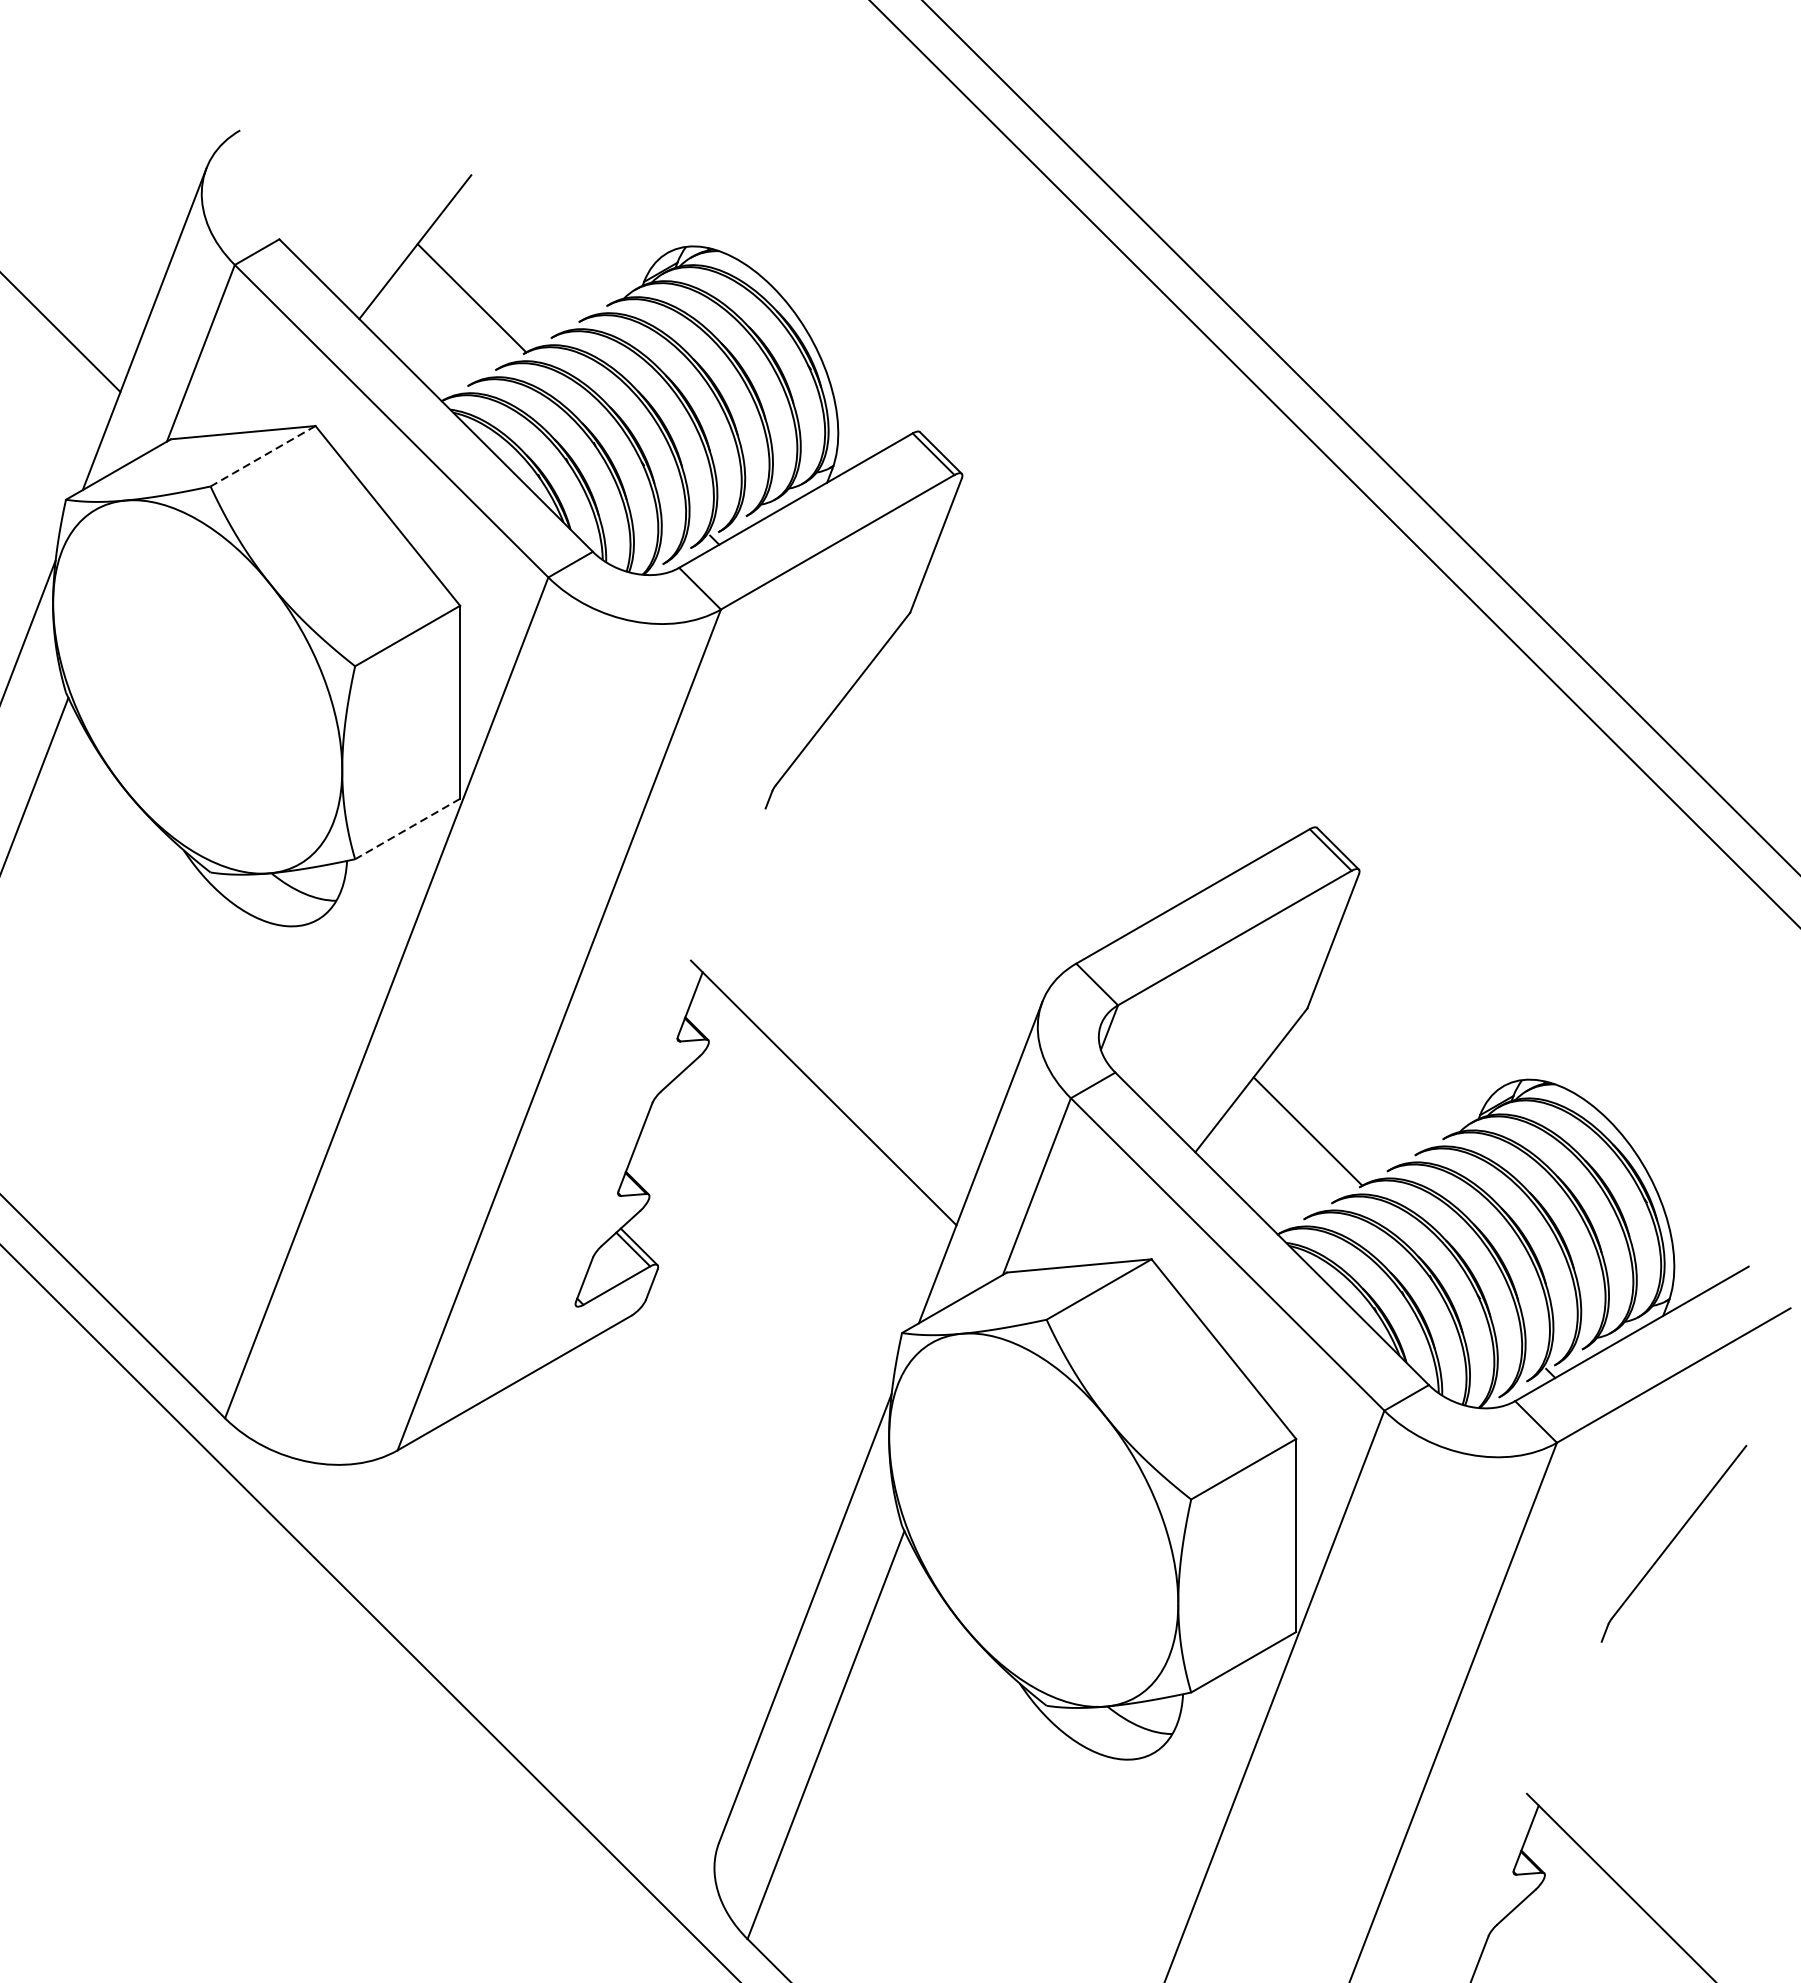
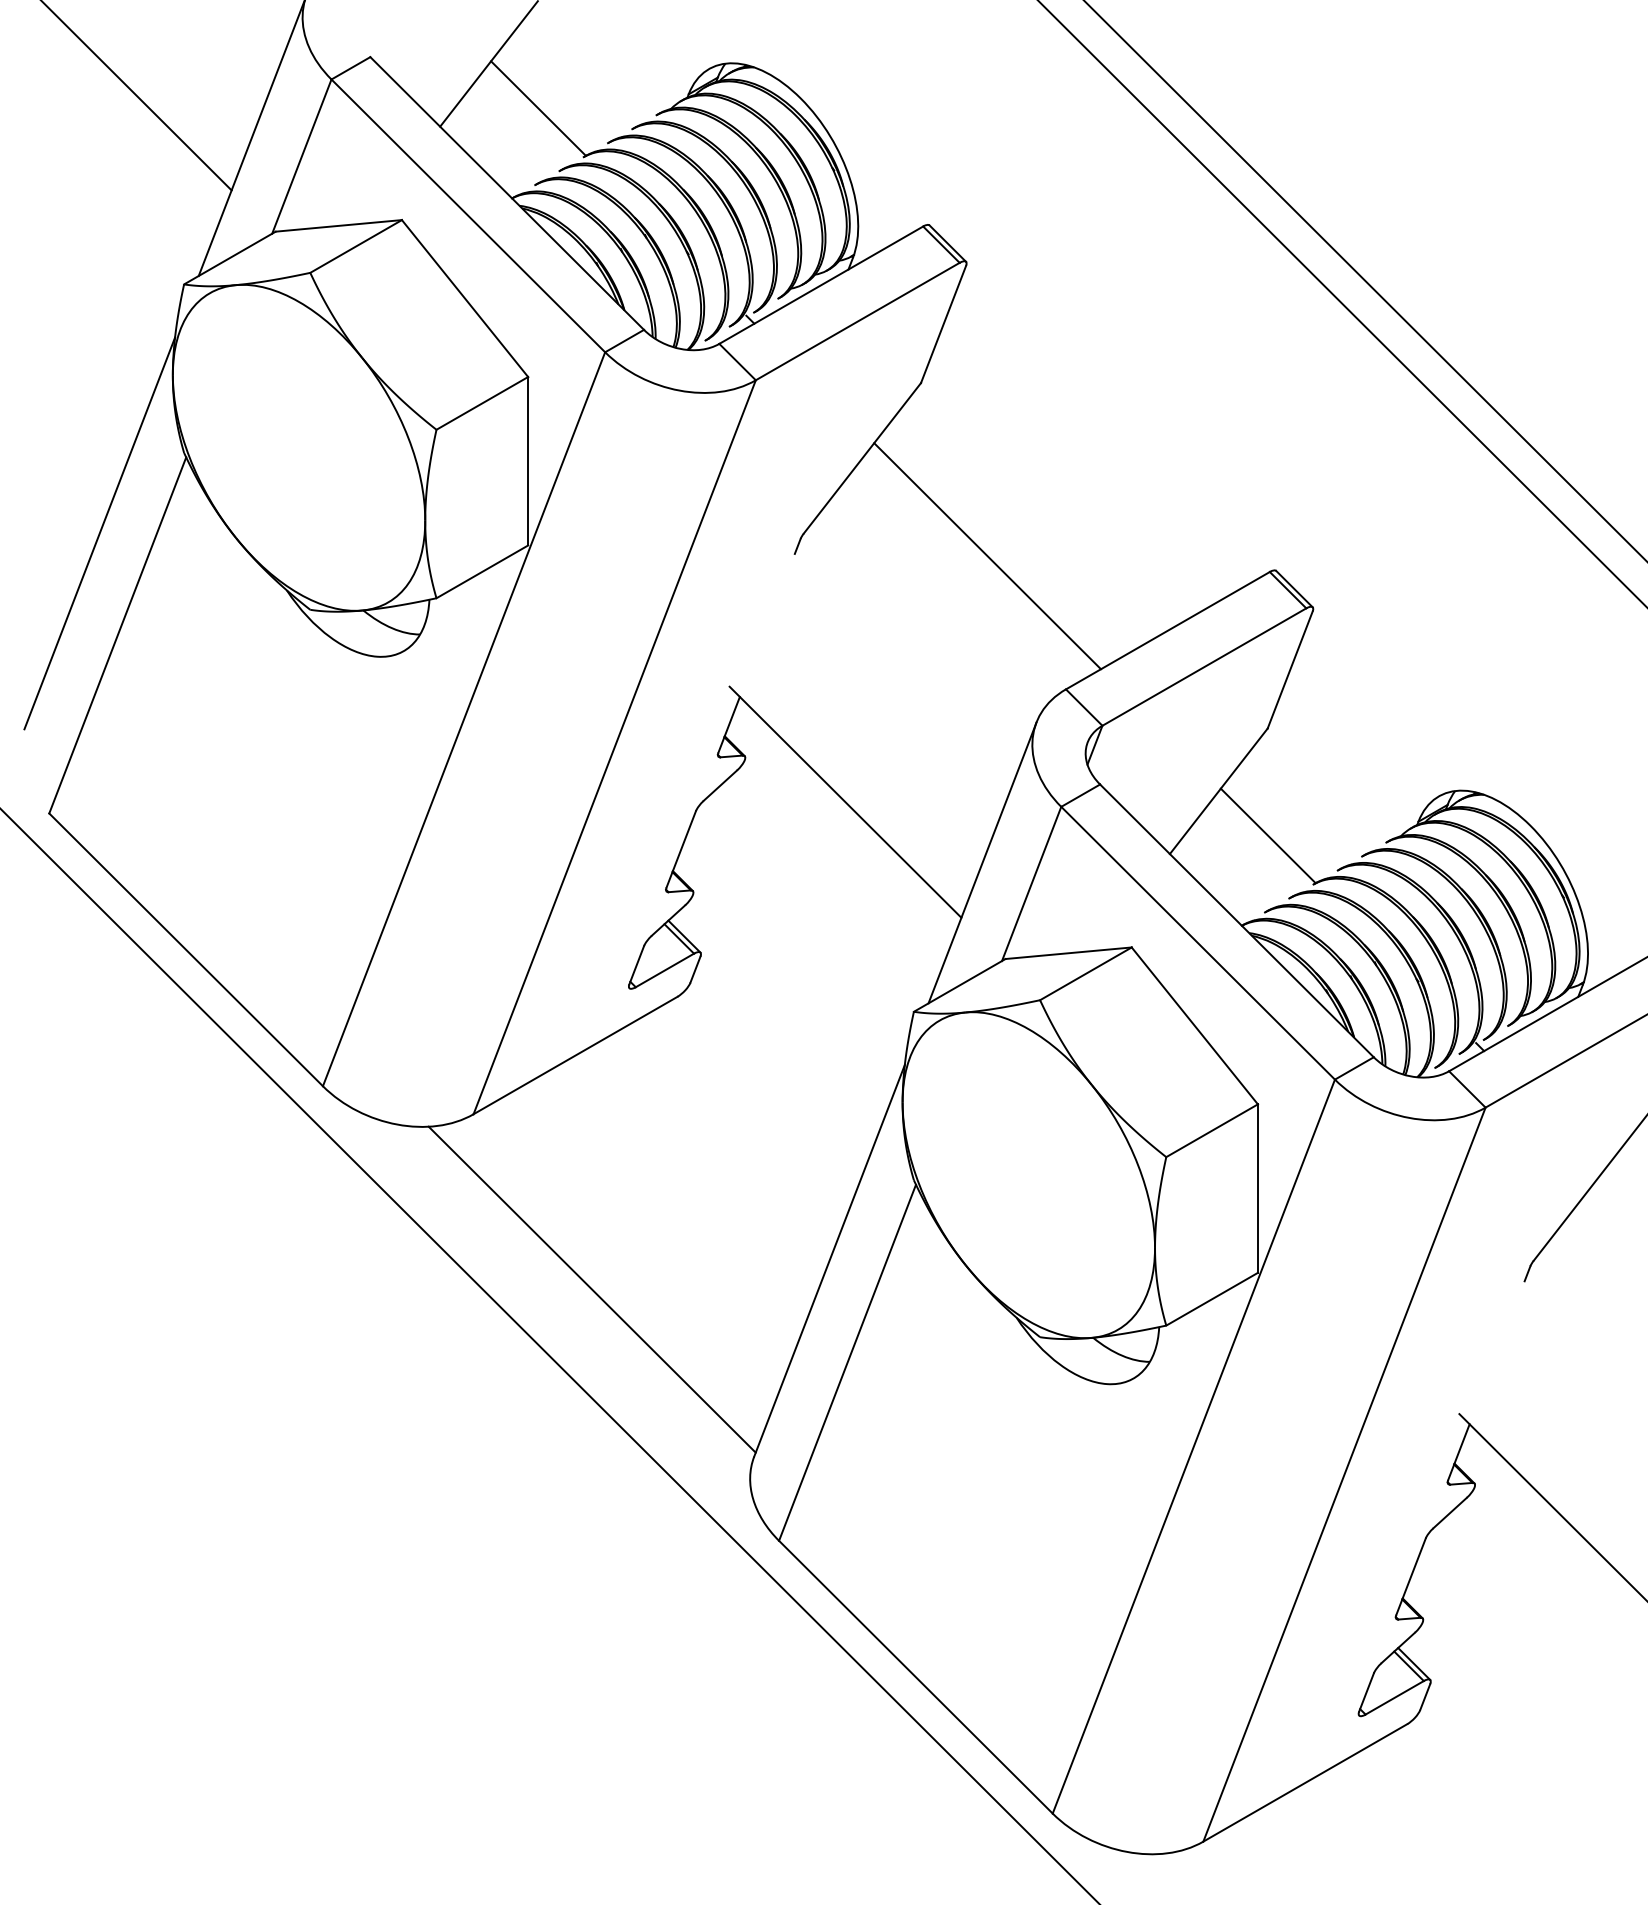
line: (263, 456) -> (356, 246), dashed -> solid
line: (986, 811) -> (987, 556), added
line: (407, 828) -> (482, 571), dashed -> solid
line: (532, 1651) -> (591, 1289), added

